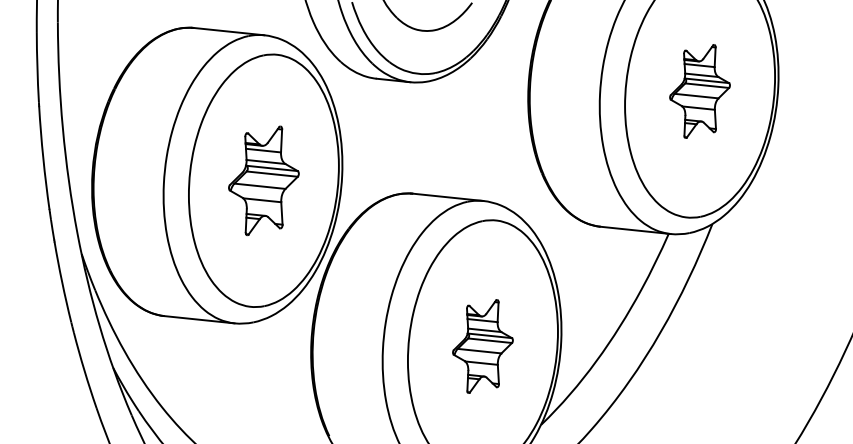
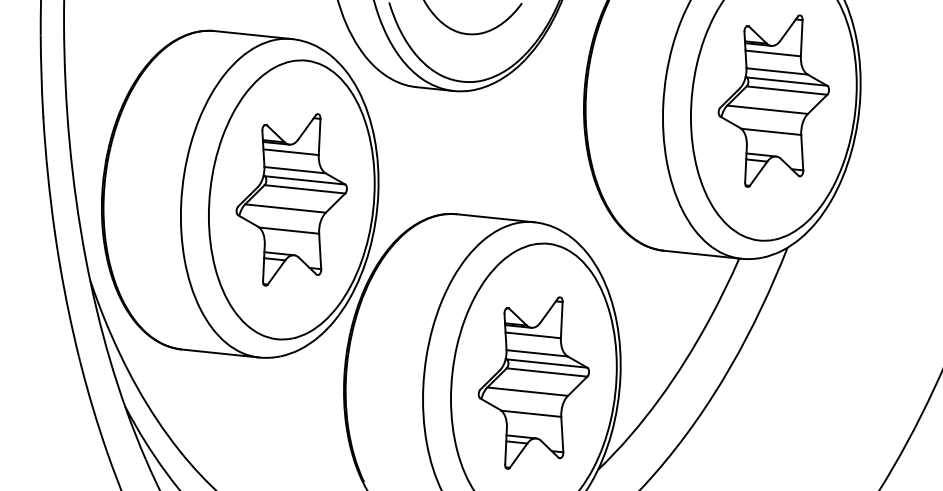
part: (699, 91) -> (773, 101), size x1.67
part: (263, 180) -> (291, 199), size x1.43
part: (482, 346) -> (533, 383), size x1.67

